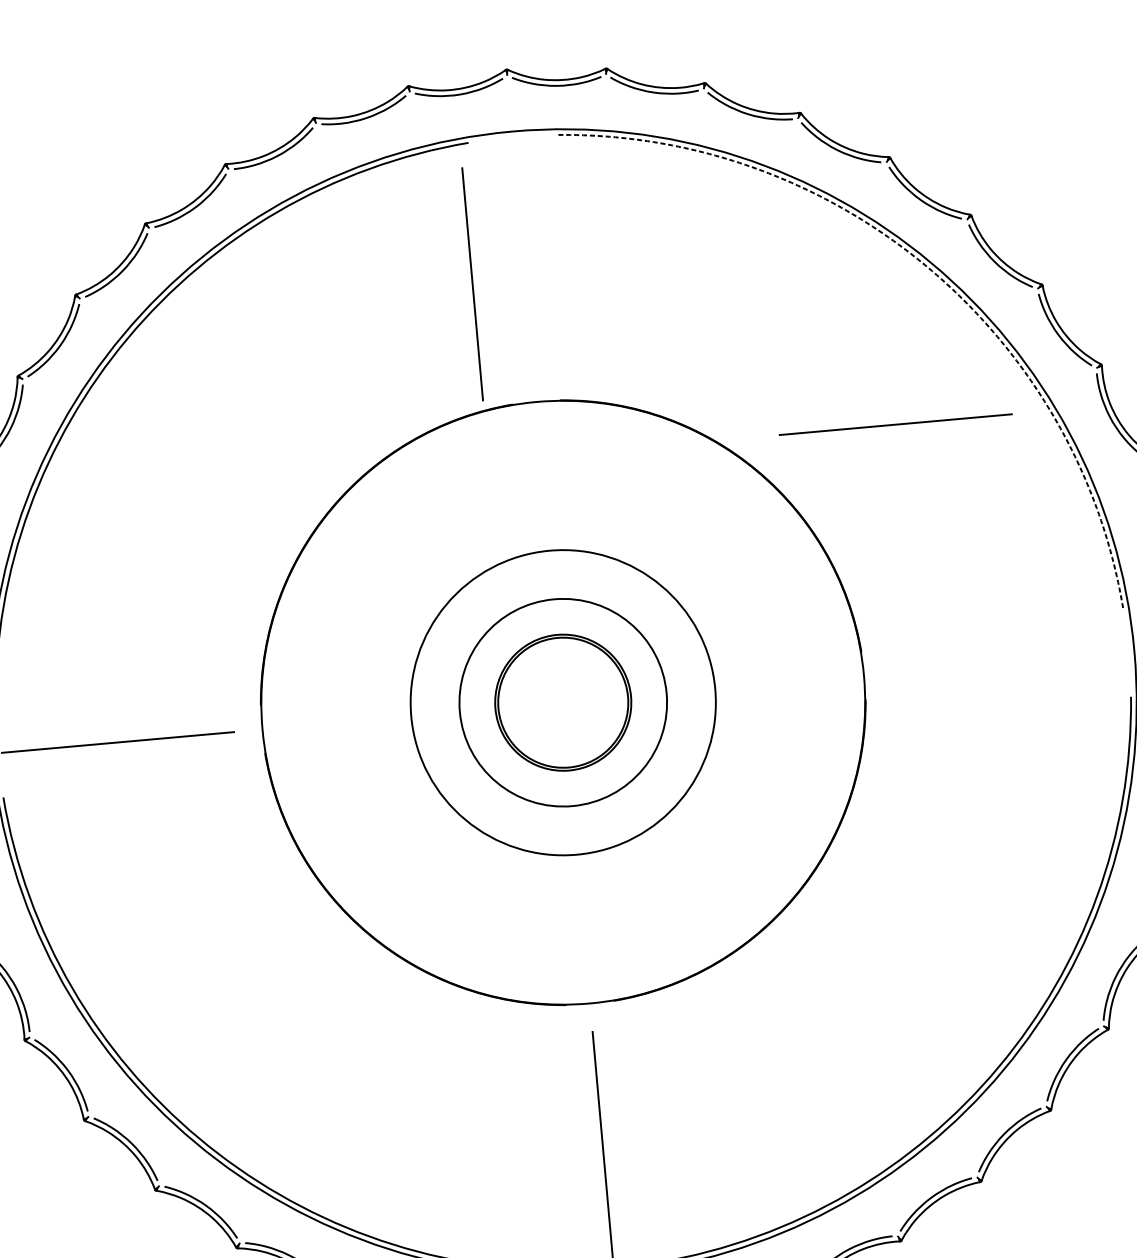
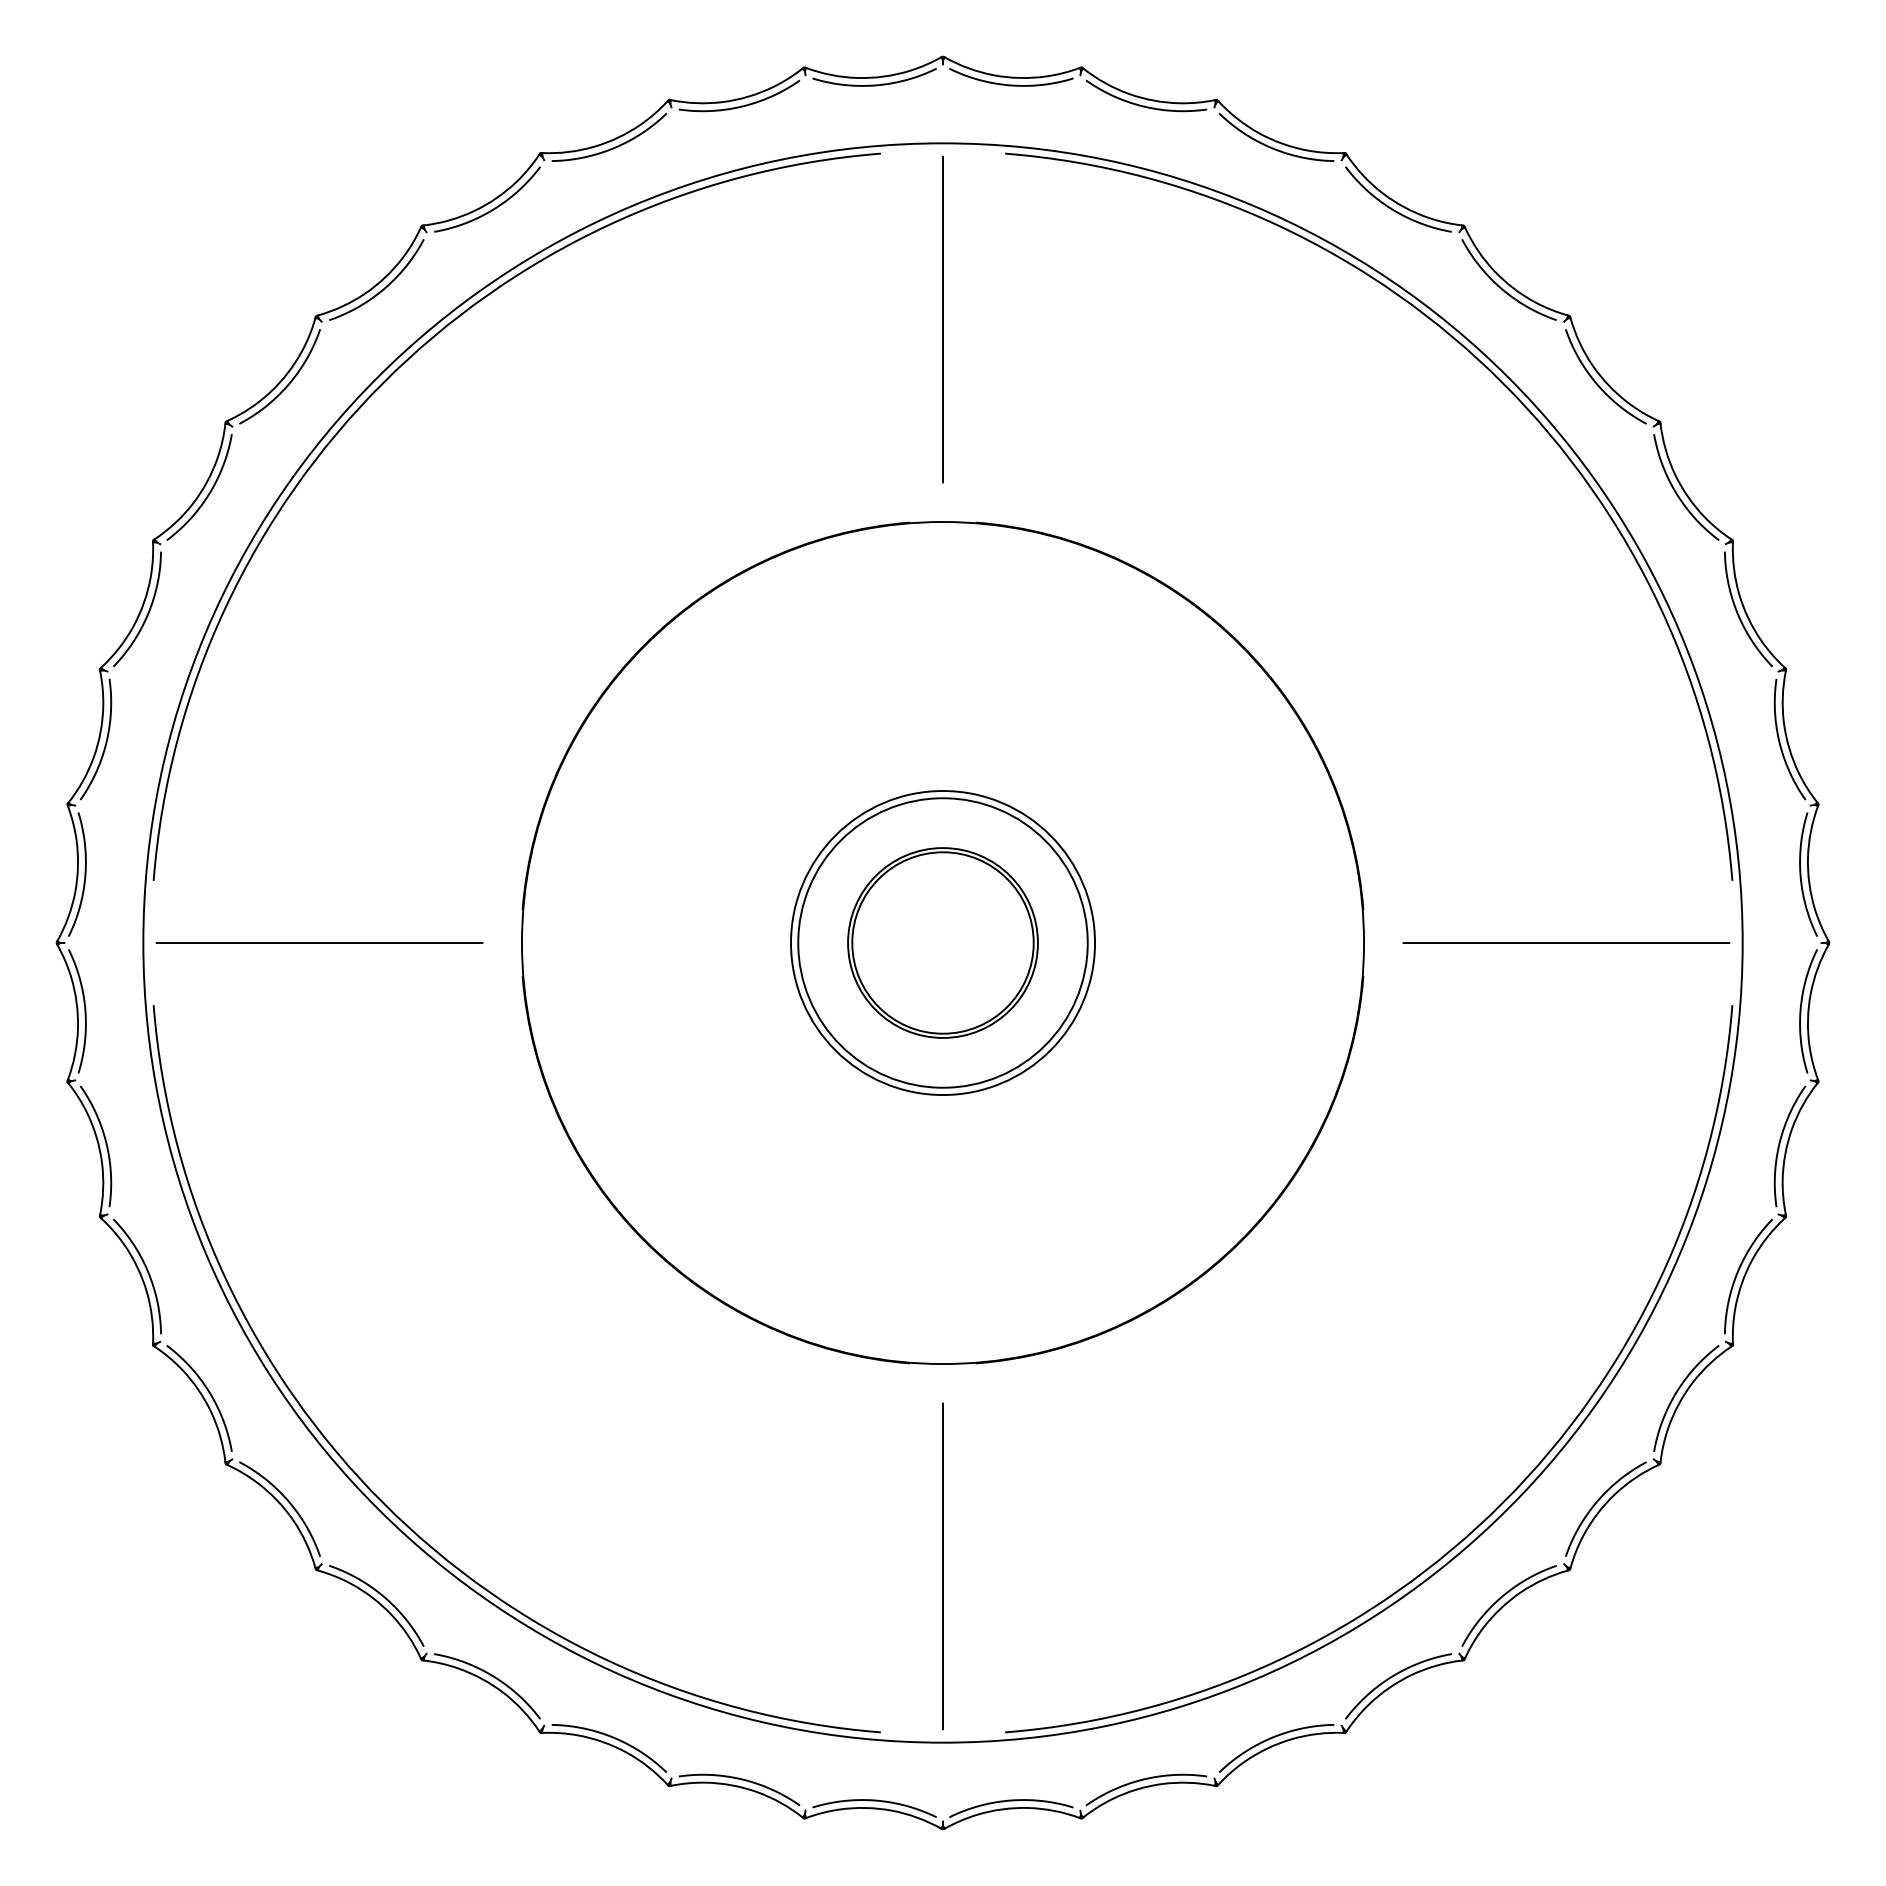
arc: (927, 267) -> (1502, 383), dashed -> solid
line: (472, 284) -> (942, 319), moved
line: (895, 424) -> (1566, 942), moved
circle: (563, 703) -> (943, 943), size x0.71

